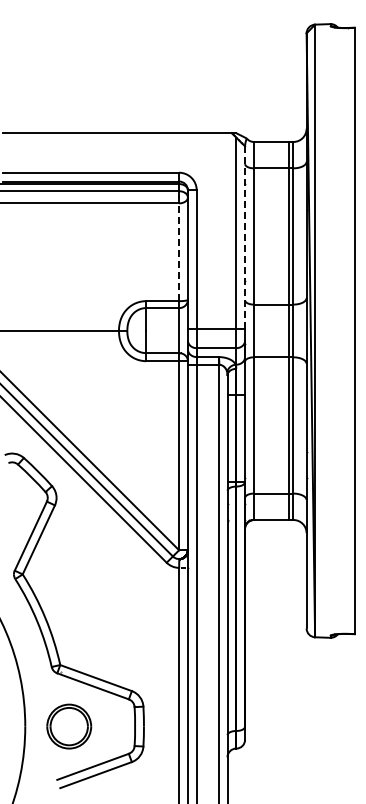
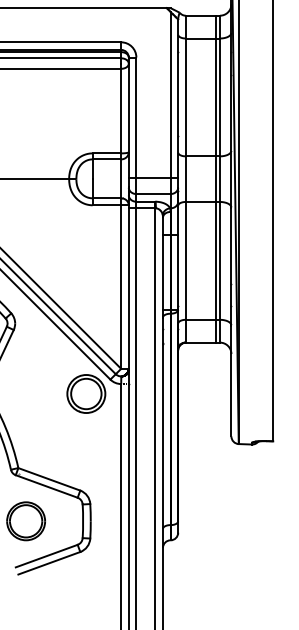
line: (245, 237) -> (178, 98), dashed -> solid
line: (179, 252) -> (121, 111), dashed -> solid
part: (138, 579) -> (86, 394), added

